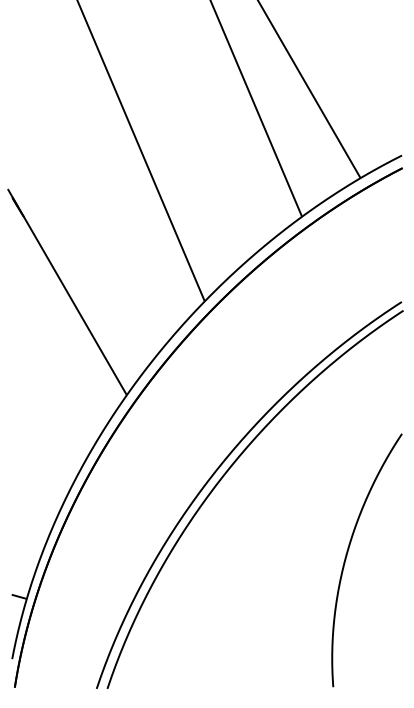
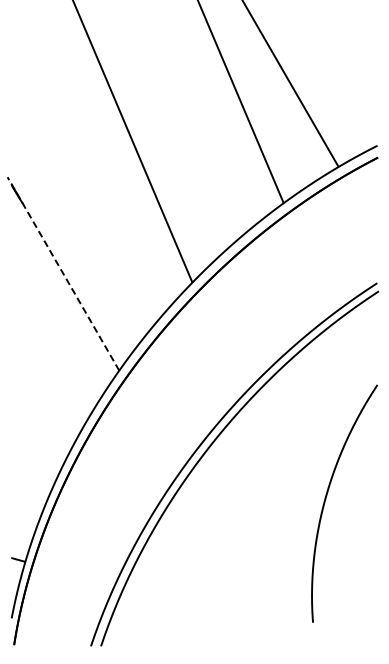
line: (67, 291) -> (63, 273), solid -> dashed
curve: (347, 555) -> (326, 499), moved

